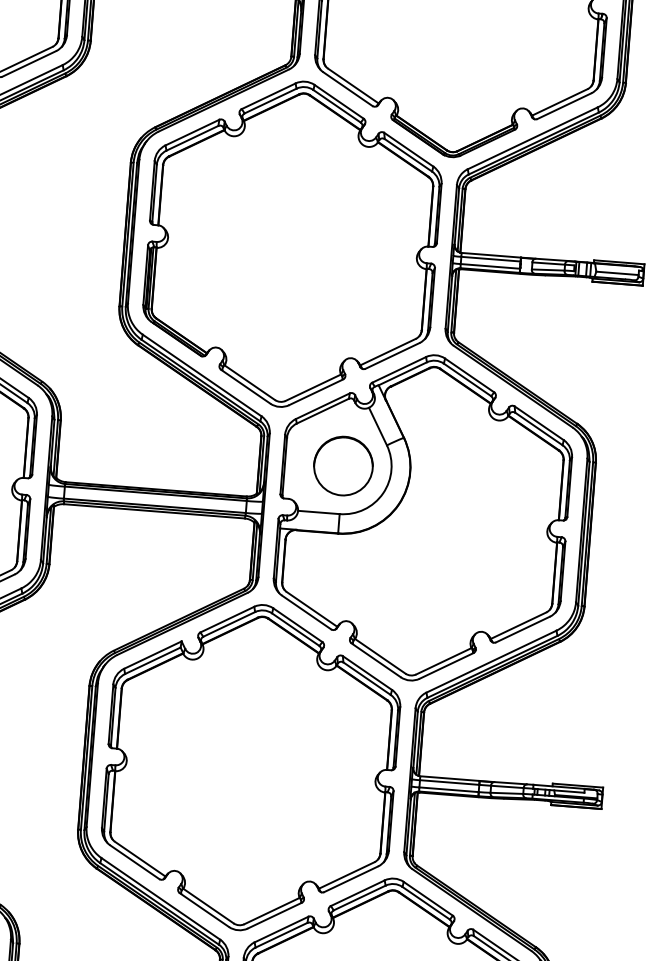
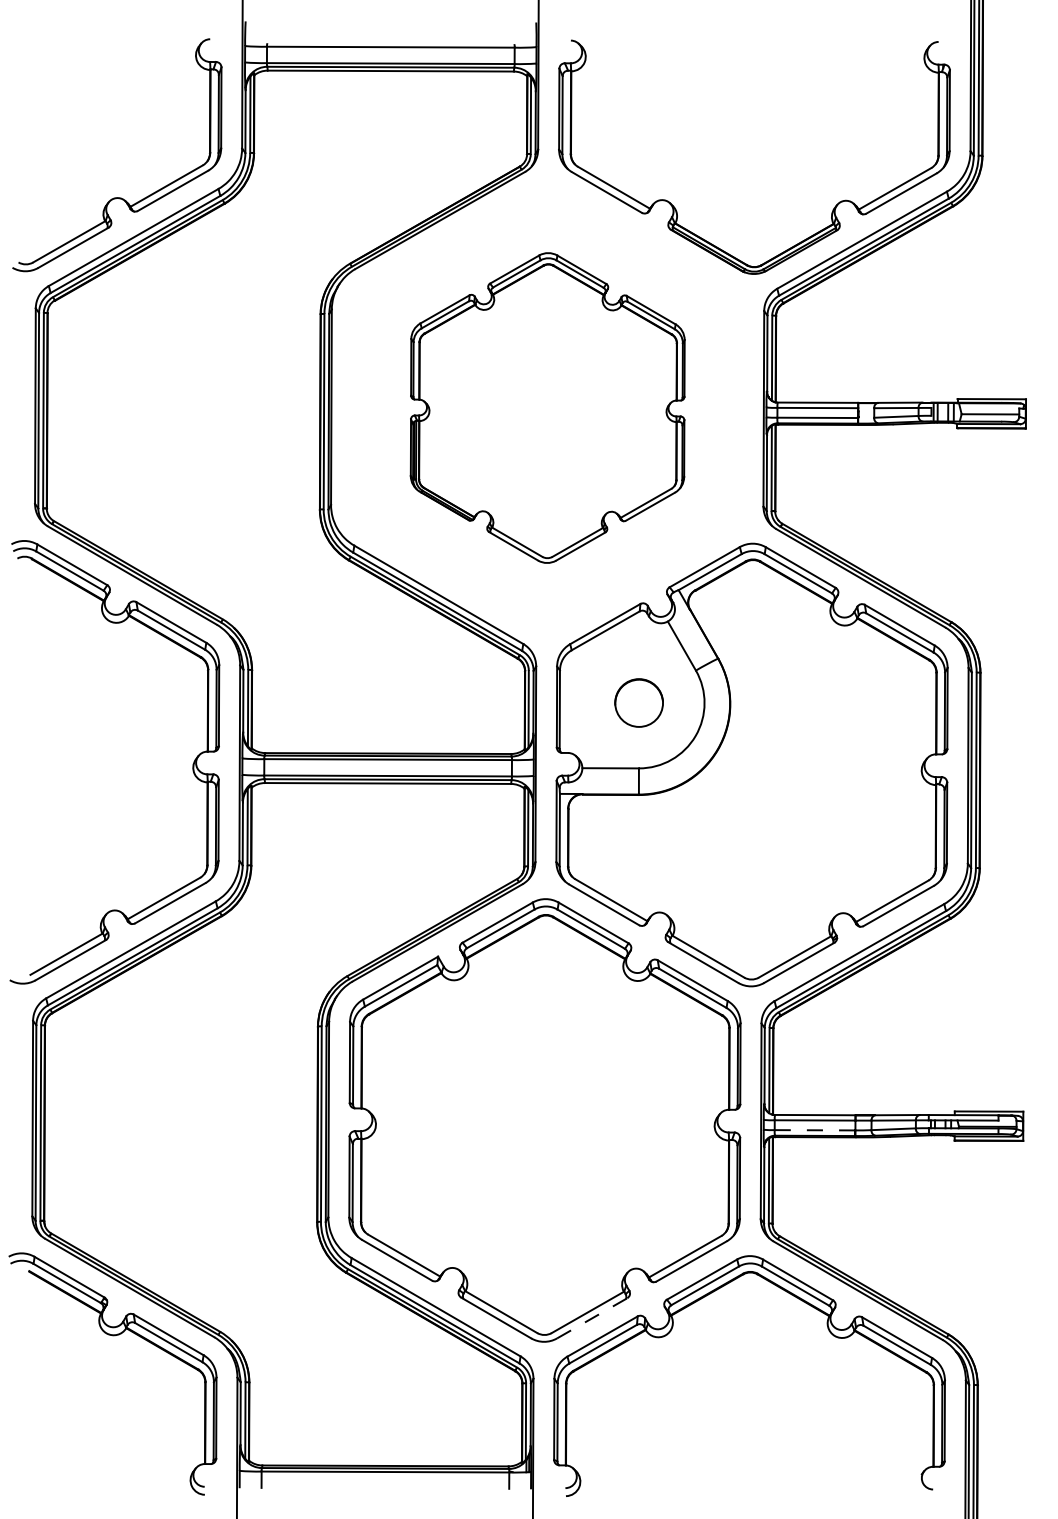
part: (292, 243) -> (547, 407), size x0.7
circle: (342, 465) -> (638, 702), size x0.6
line: (449, 789) -> (815, 1130), solid -> dashed
line: (275, 915) -> (592, 1318), solid -> dashed

